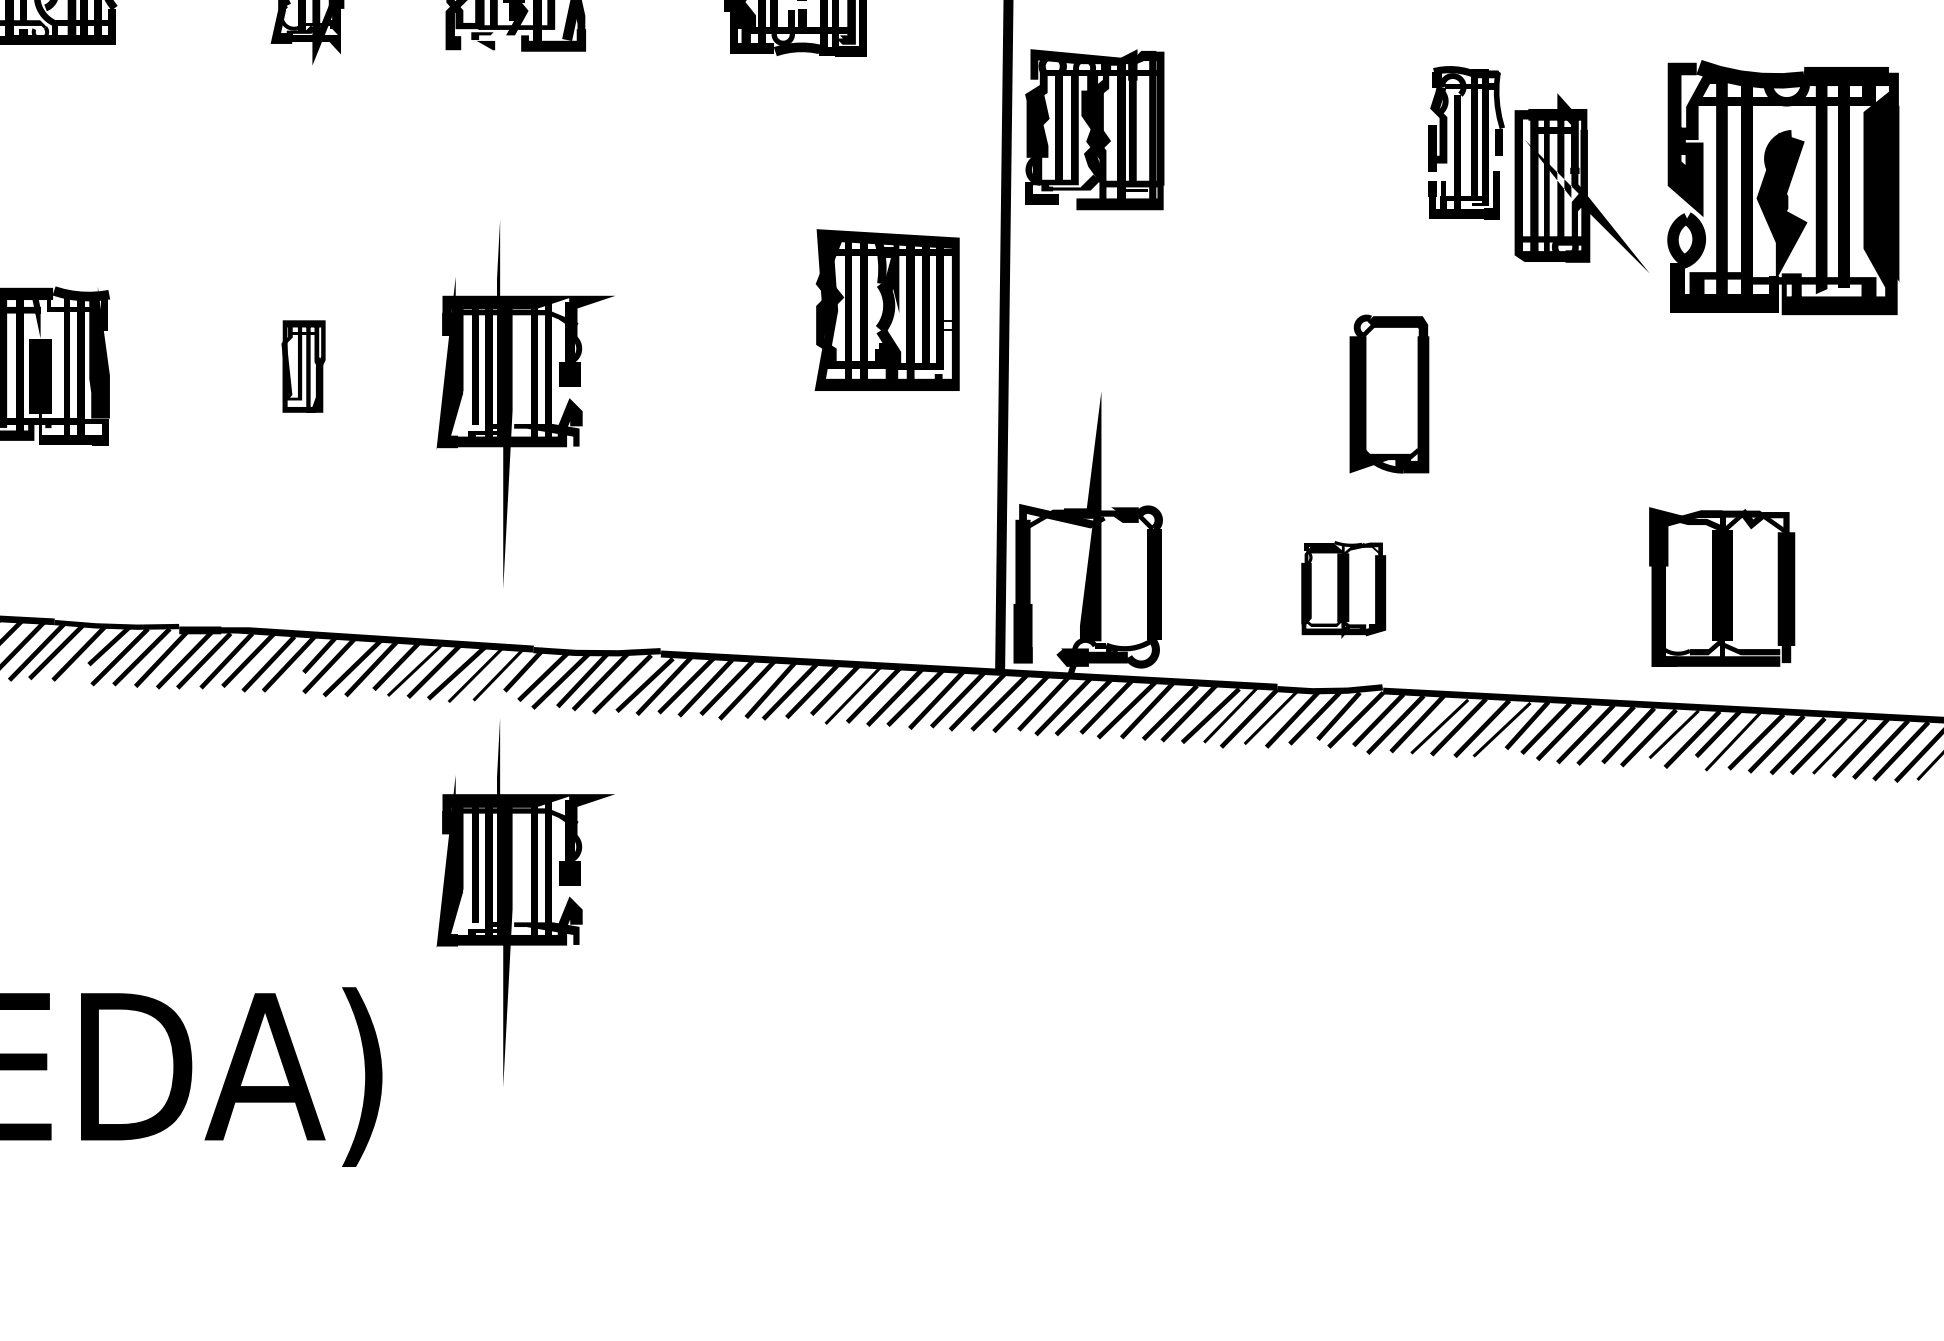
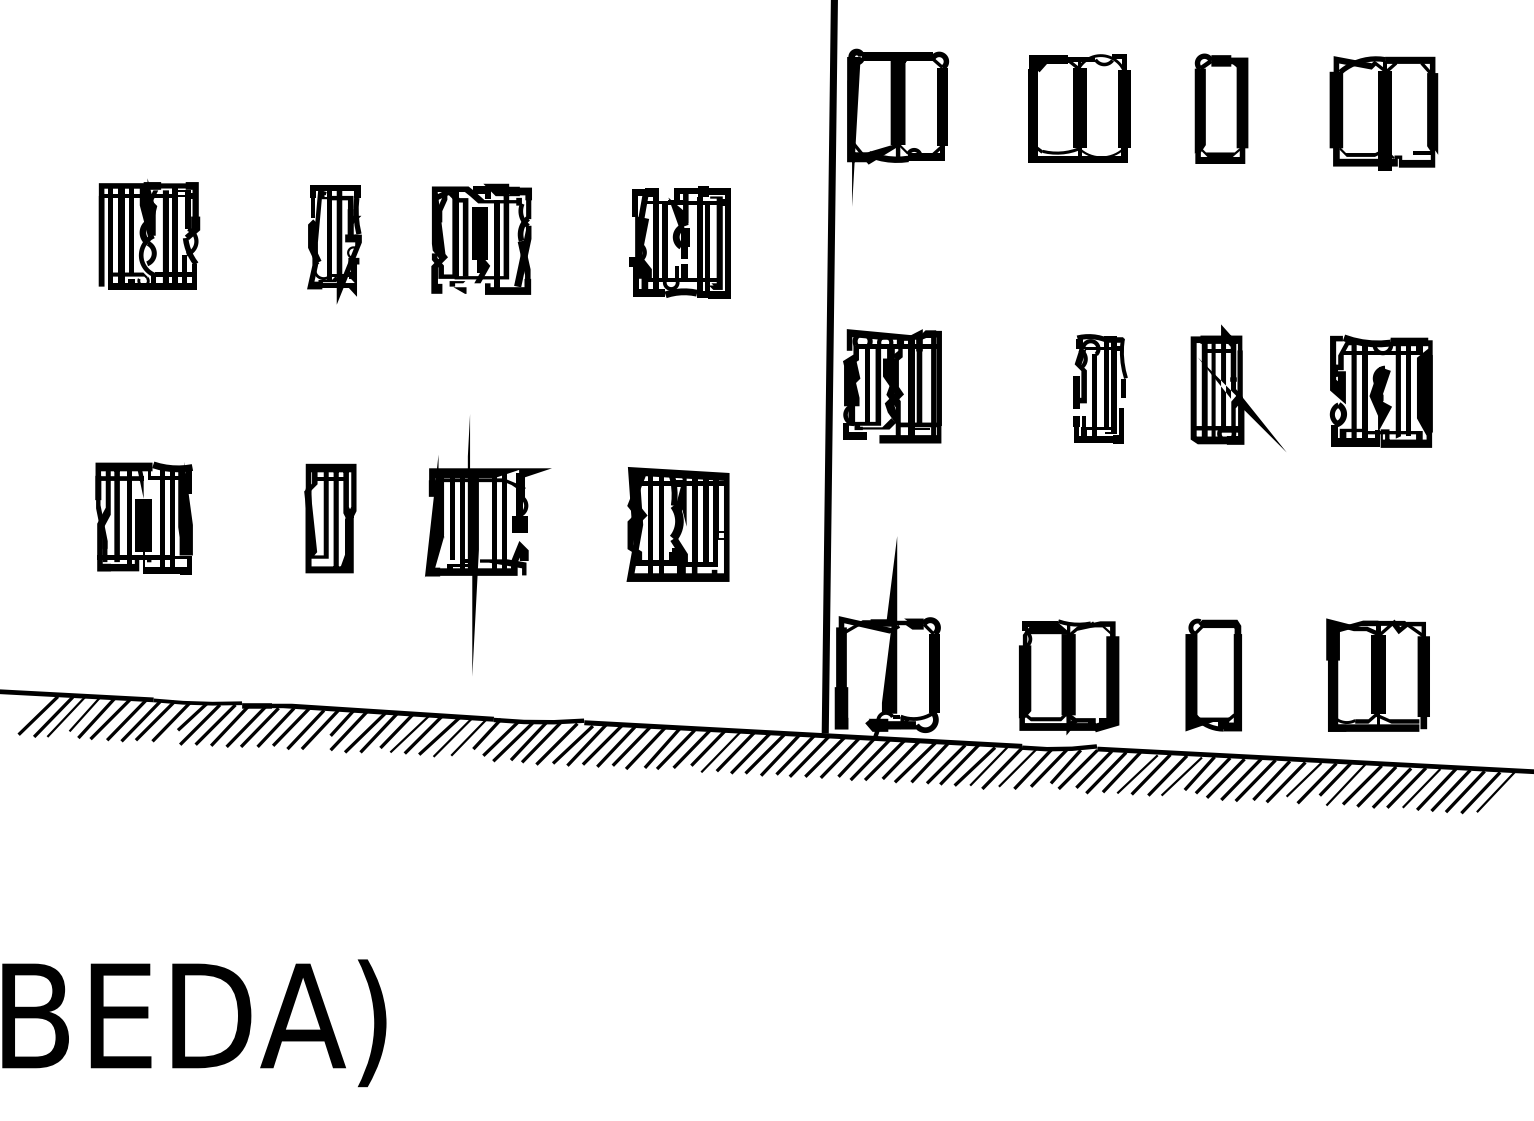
part: (1094, 129) -> (892, 386), moved
part: (1466, 142) -> (1100, 388), moved
part: (1781, 186) -> (1380, 390), size x0.62
part: (886, 310) -> (677, 524), moved
part: (303, 366) -> (330, 518), size x1.67
part: (1389, 393) -> (1213, 674), moved
part: (1721, 586) -> (1377, 674), moved
part: (1344, 588) -> (1069, 676), size x1.67
part: (526, 902) -> (488, 899), removed

